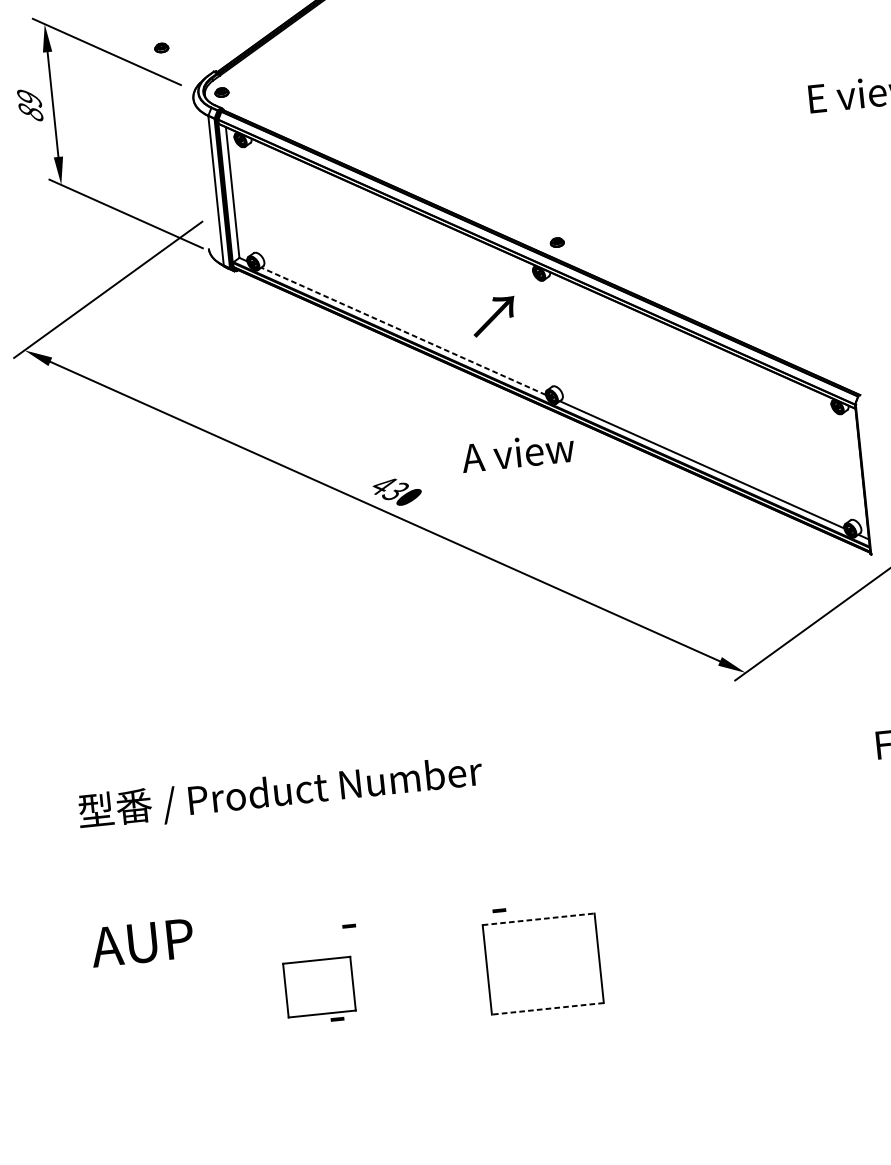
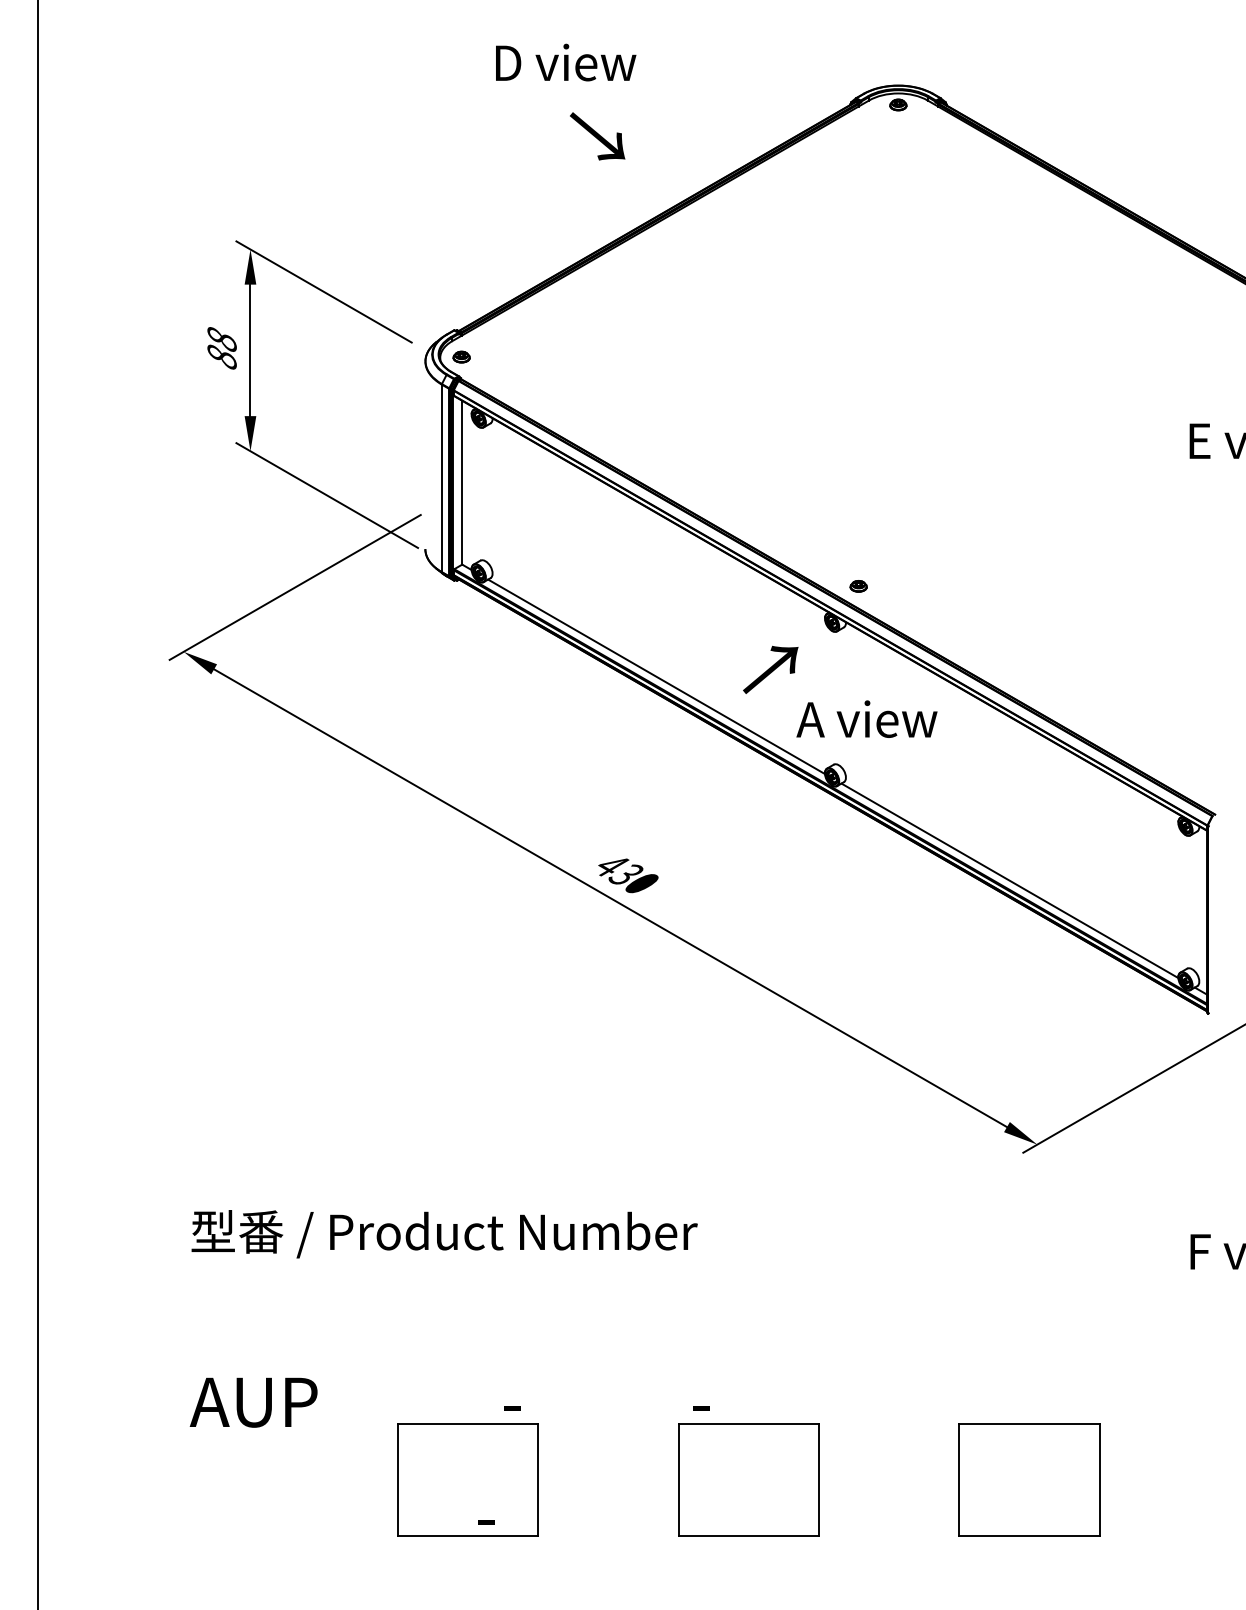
part: (161, 47) -> (392, 293), removed
text: (29, 98) -> (221, 339), 89 -> 88
line: (403, 331) -> (656, 676), dashed -> solid
text: (517, 452) -> (866, 718), moved
line: (539, 918) -> (749, 1423), dashed -> solid
part: (767, 940) -> (1029, 1479), added
part: (319, 986) -> (467, 1479), size x1.67
line: (547, 1009) -> (748, 1536), dashed -> solid

